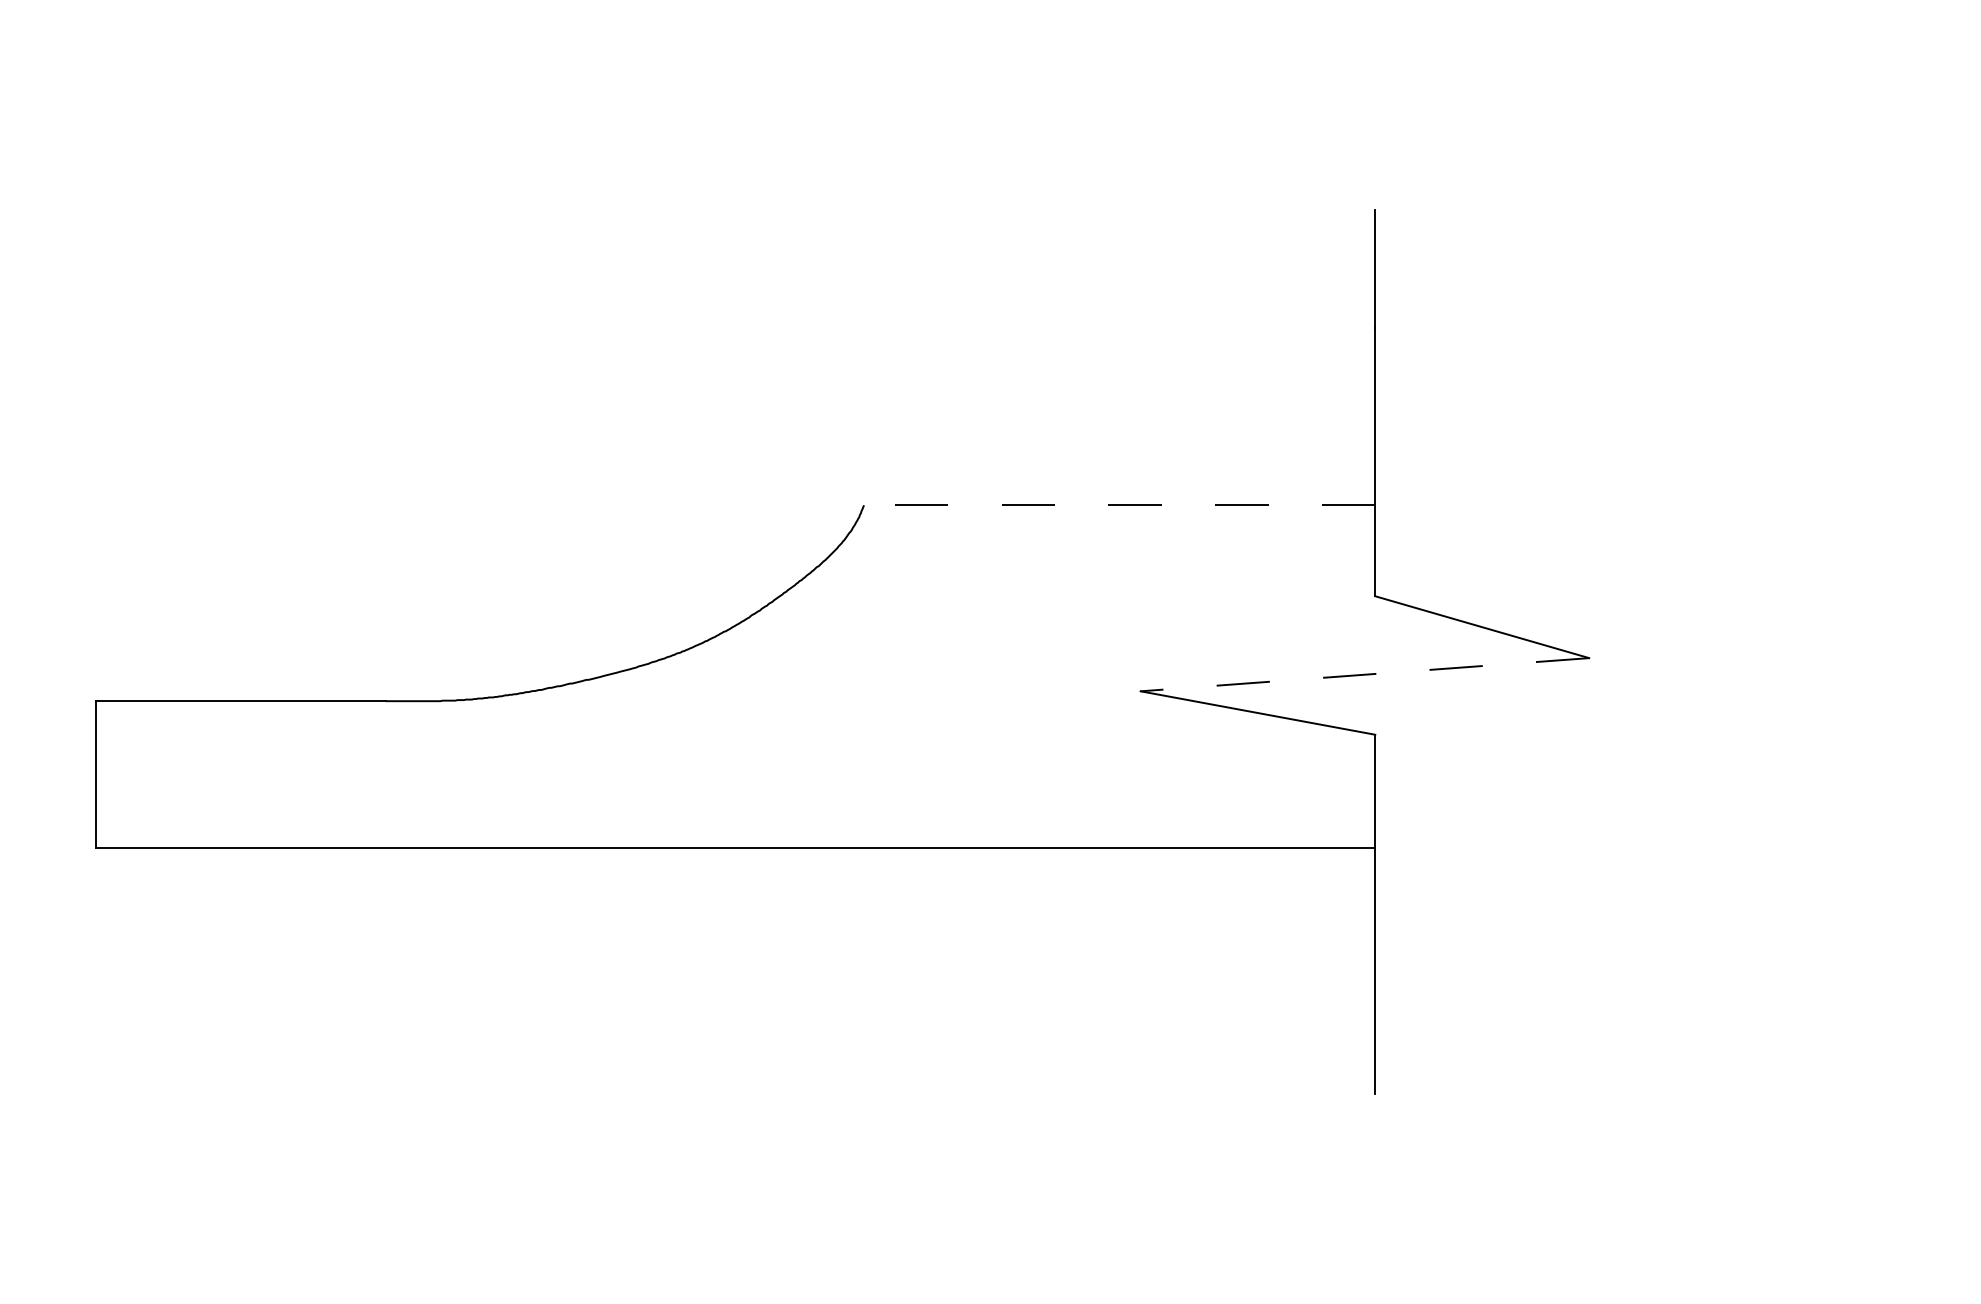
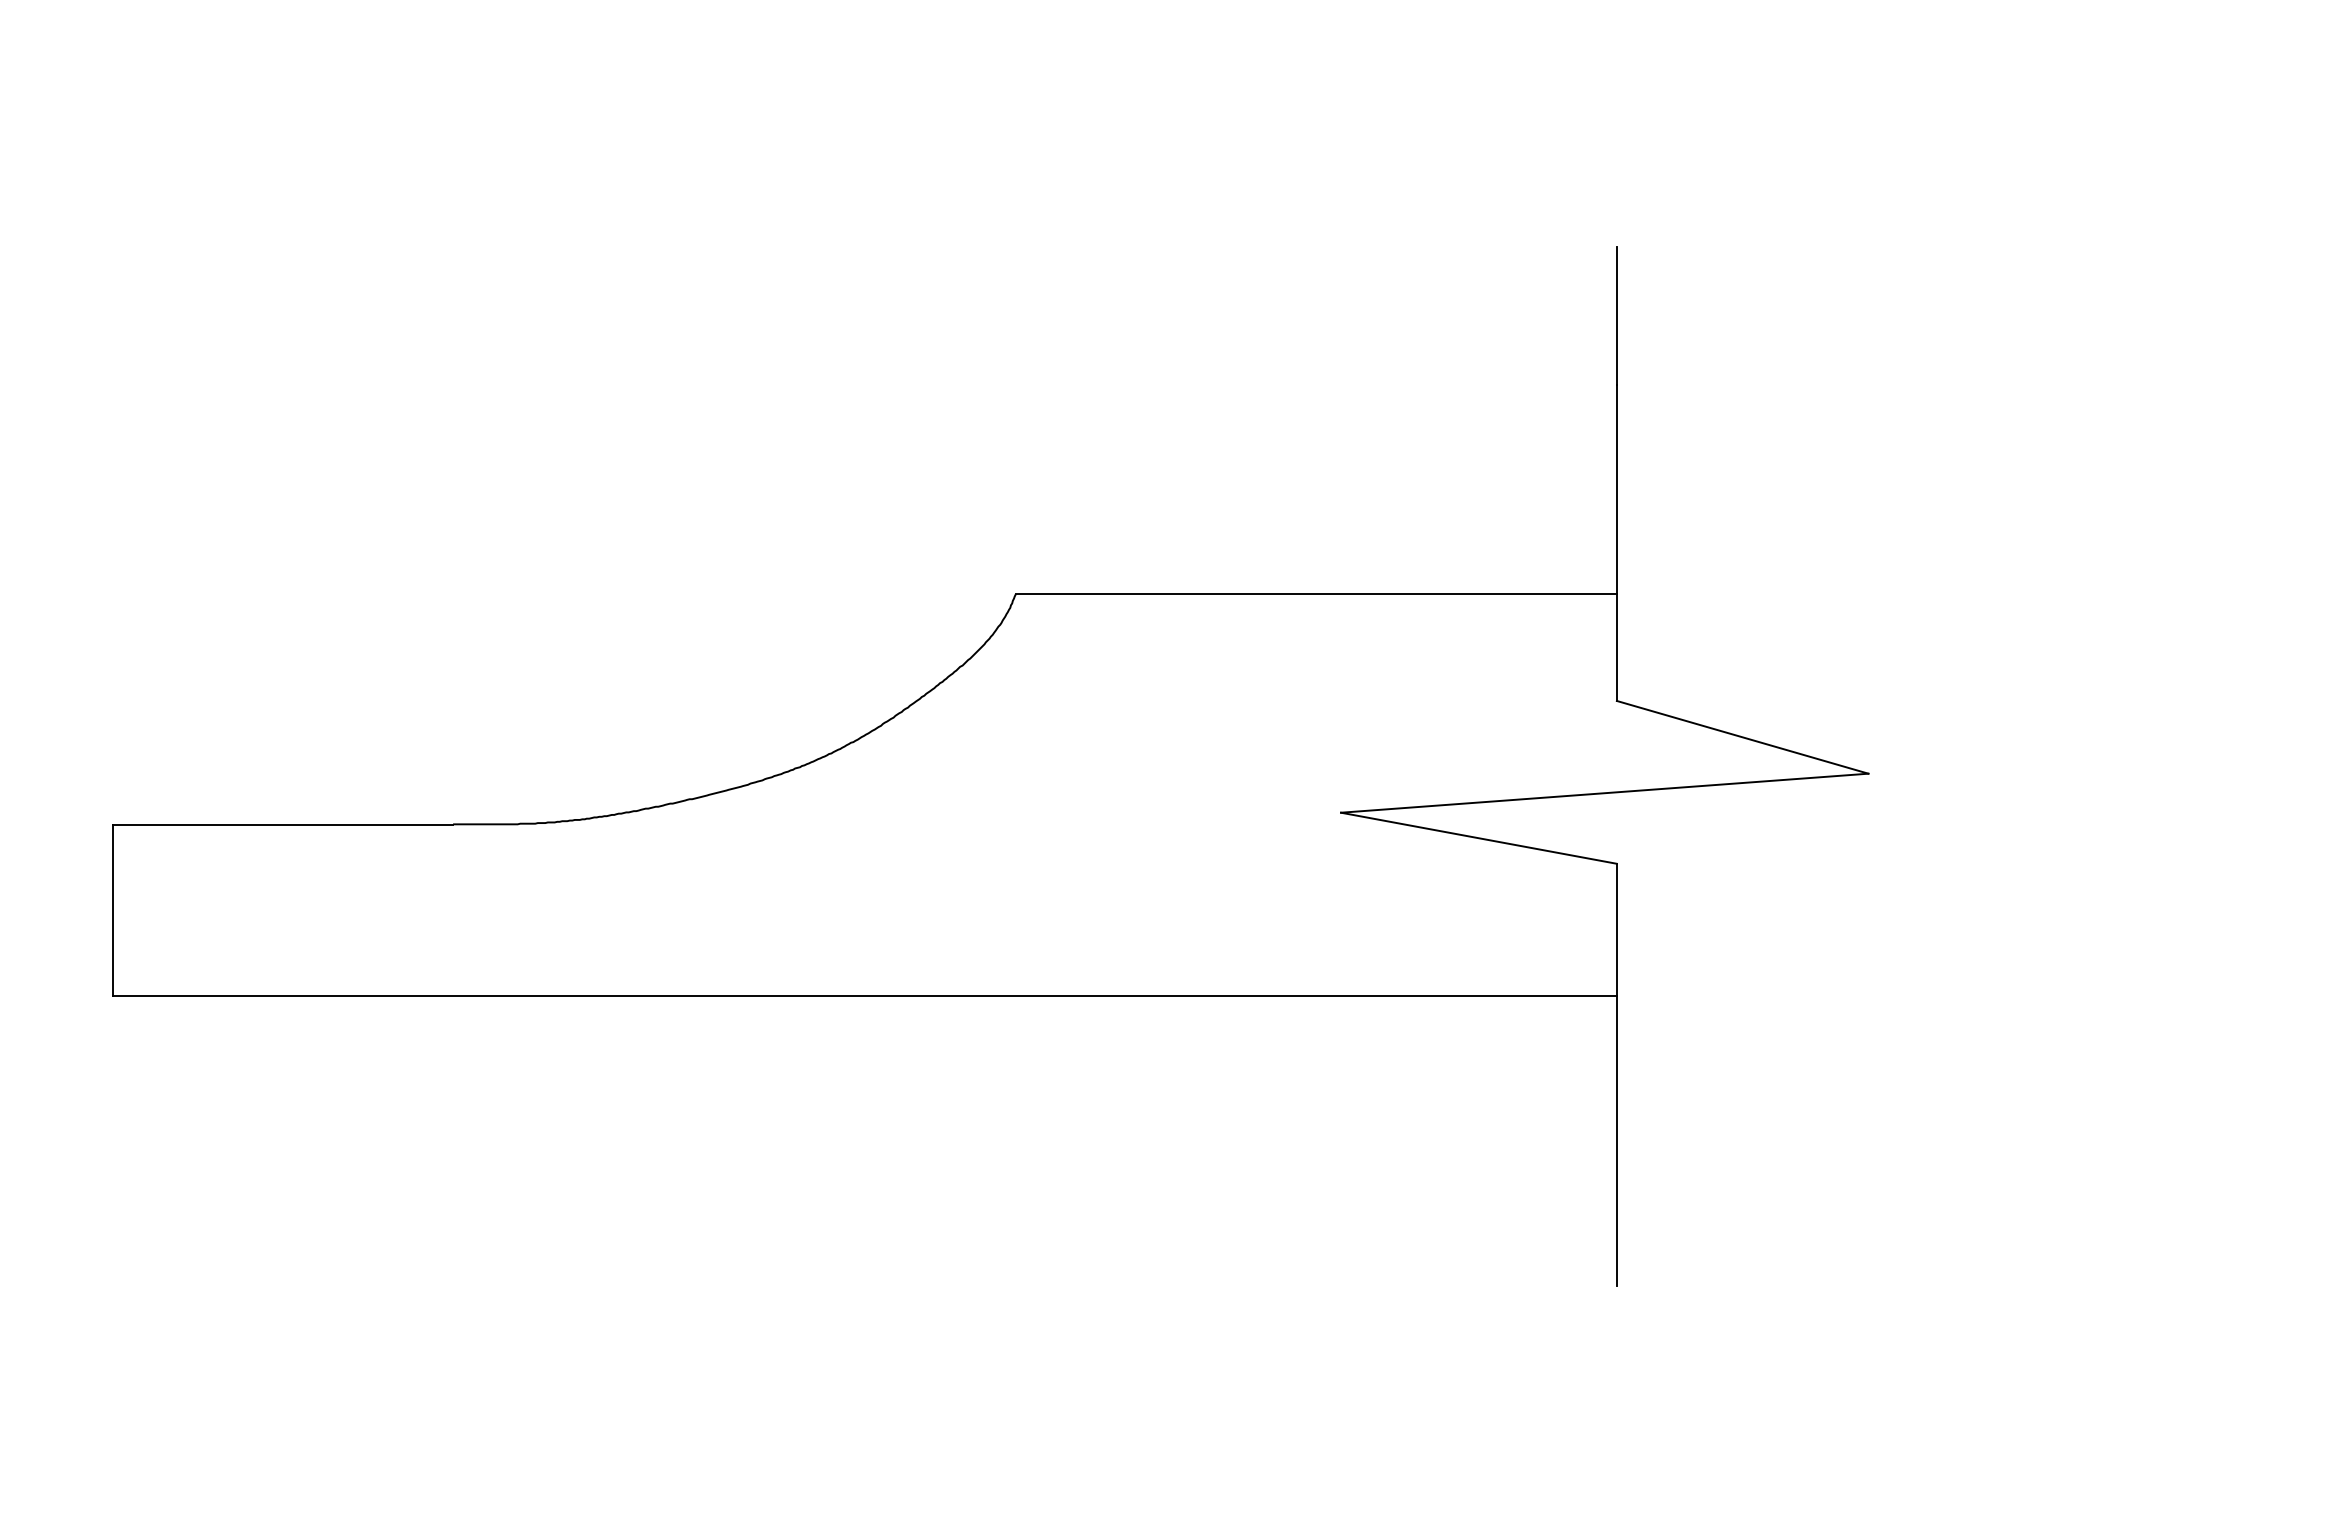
line: (1119, 504) -> (1316, 593), dashed -> solid
line: (1364, 674) -> (1604, 793), dashed -> solid

